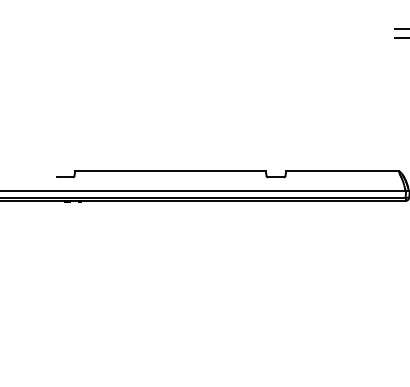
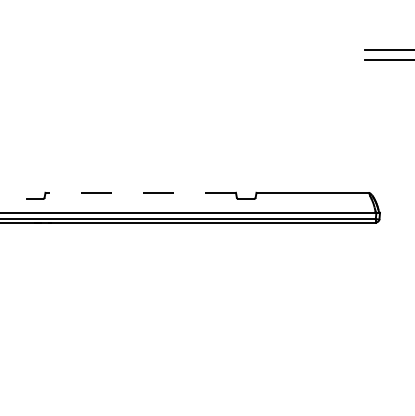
line: (170, 170) -> (140, 192), solid -> dashed

